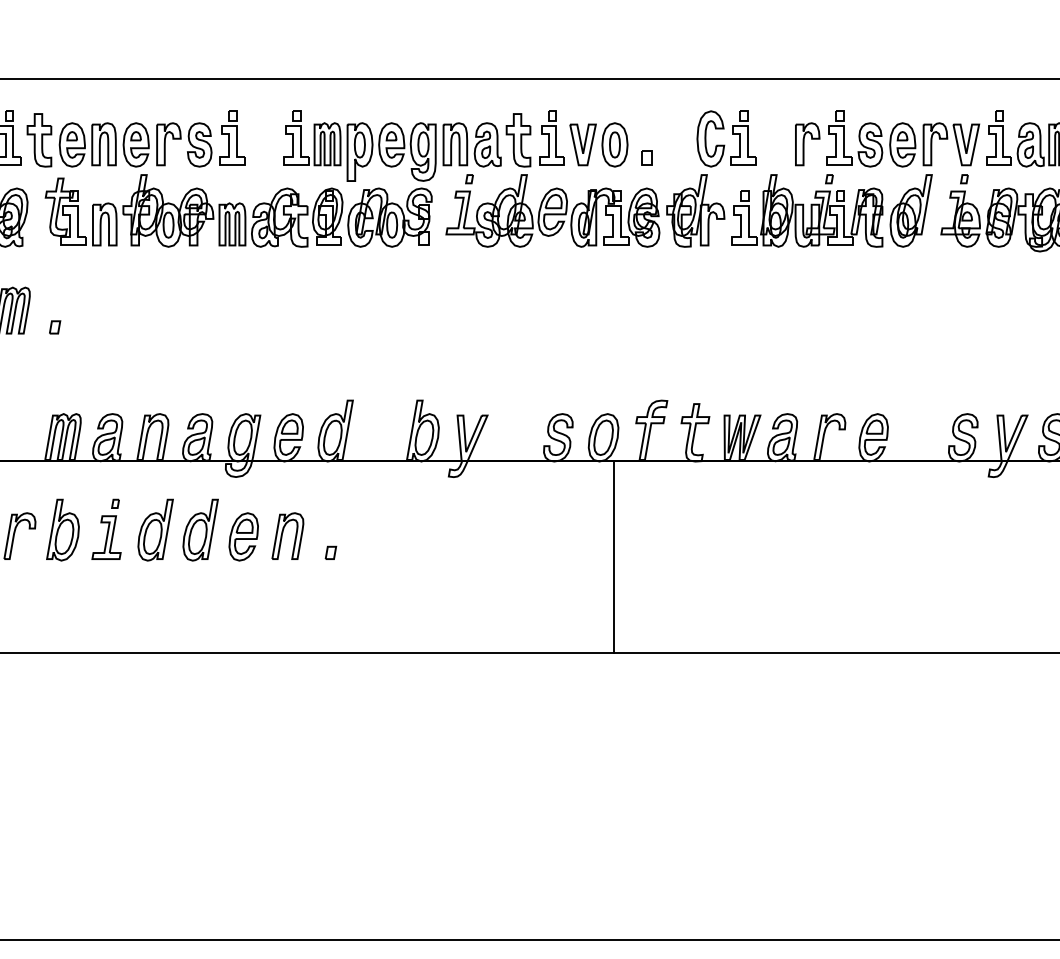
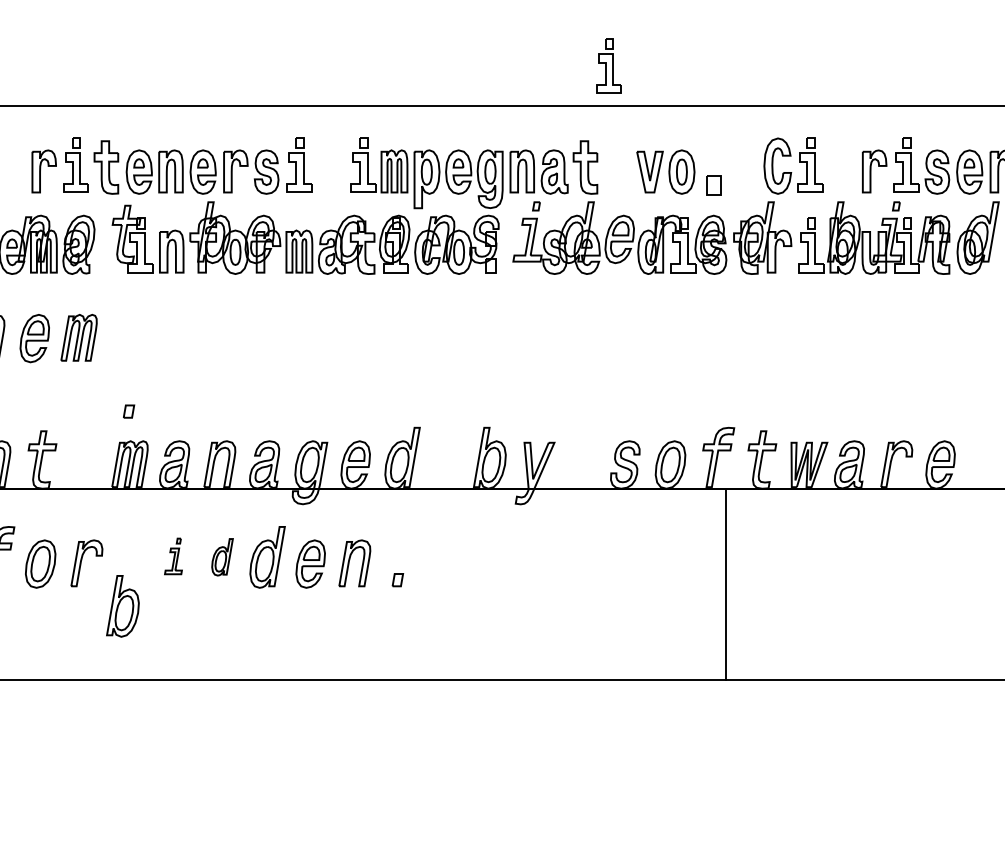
part: (551, 137) -> (608, 65), moved
part: (646, 157) -> (713, 184), size x1.4
part: (55, 327) -> (129, 411), moved
part: (106, 528) -> (173, 555), size x0.6
part: (62, 529) -> (122, 605), moved
part: (155, 529) -> (222, 556), size x0.6
line: (613, 556) -> (725, 583), moved

